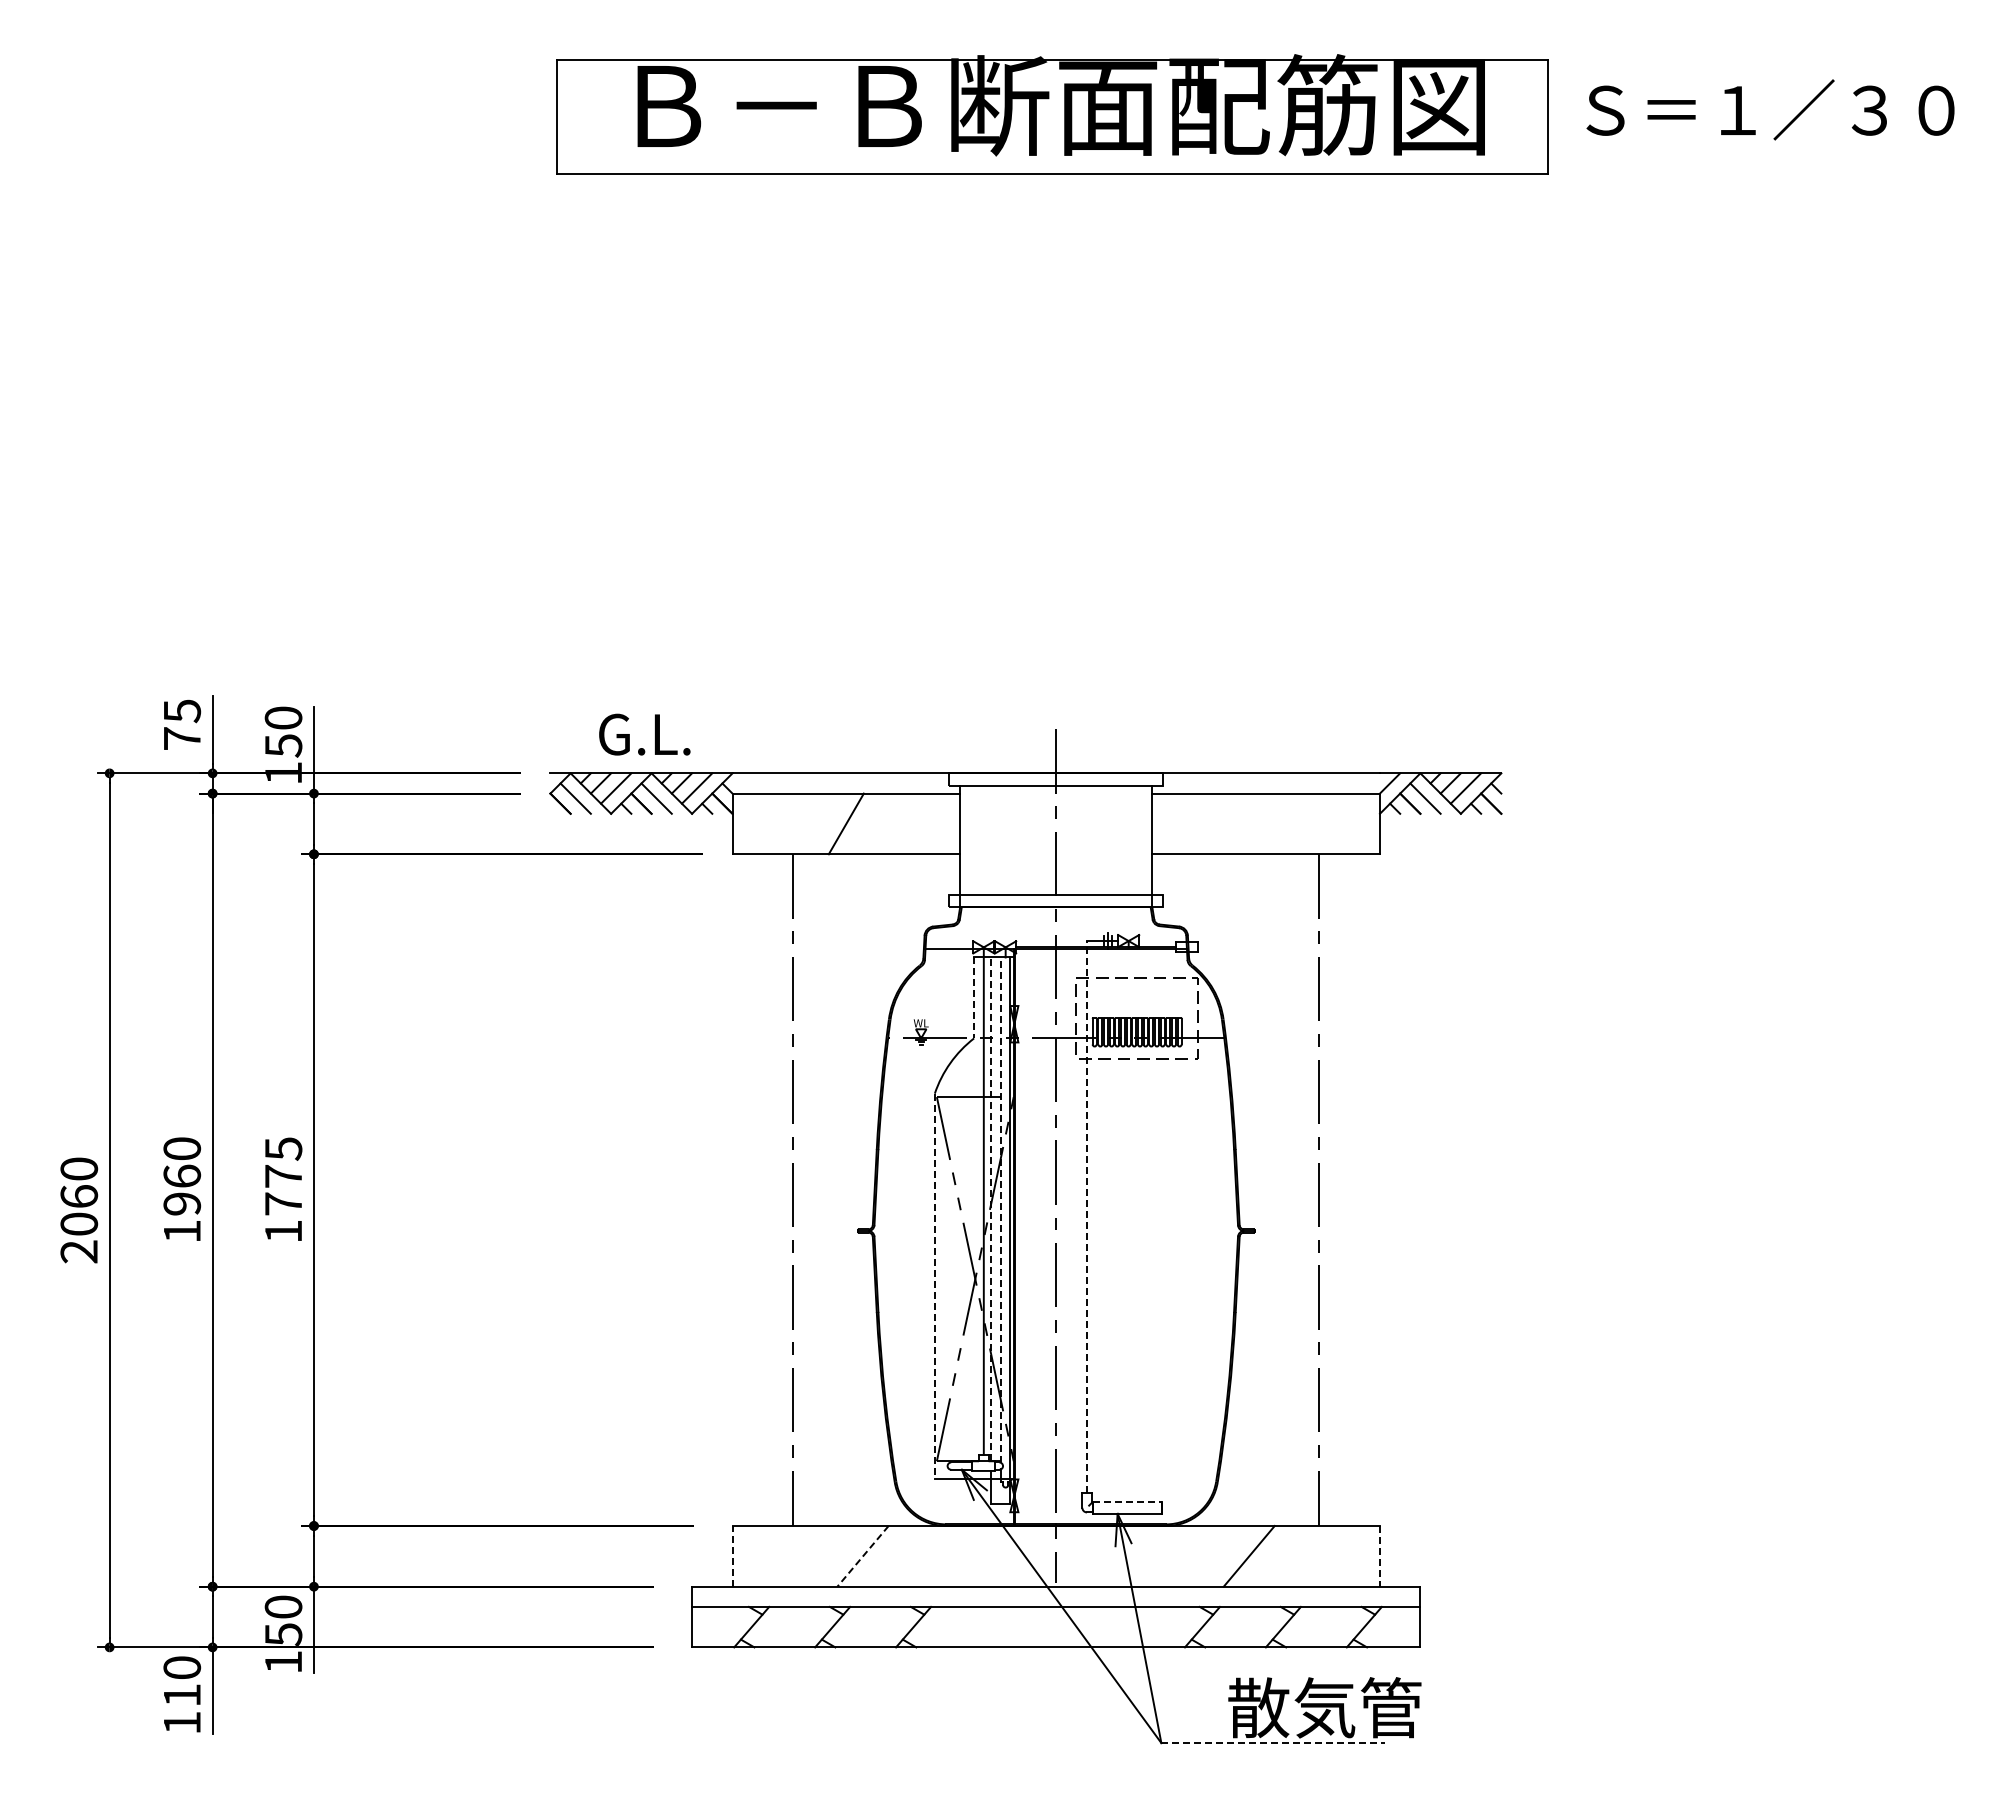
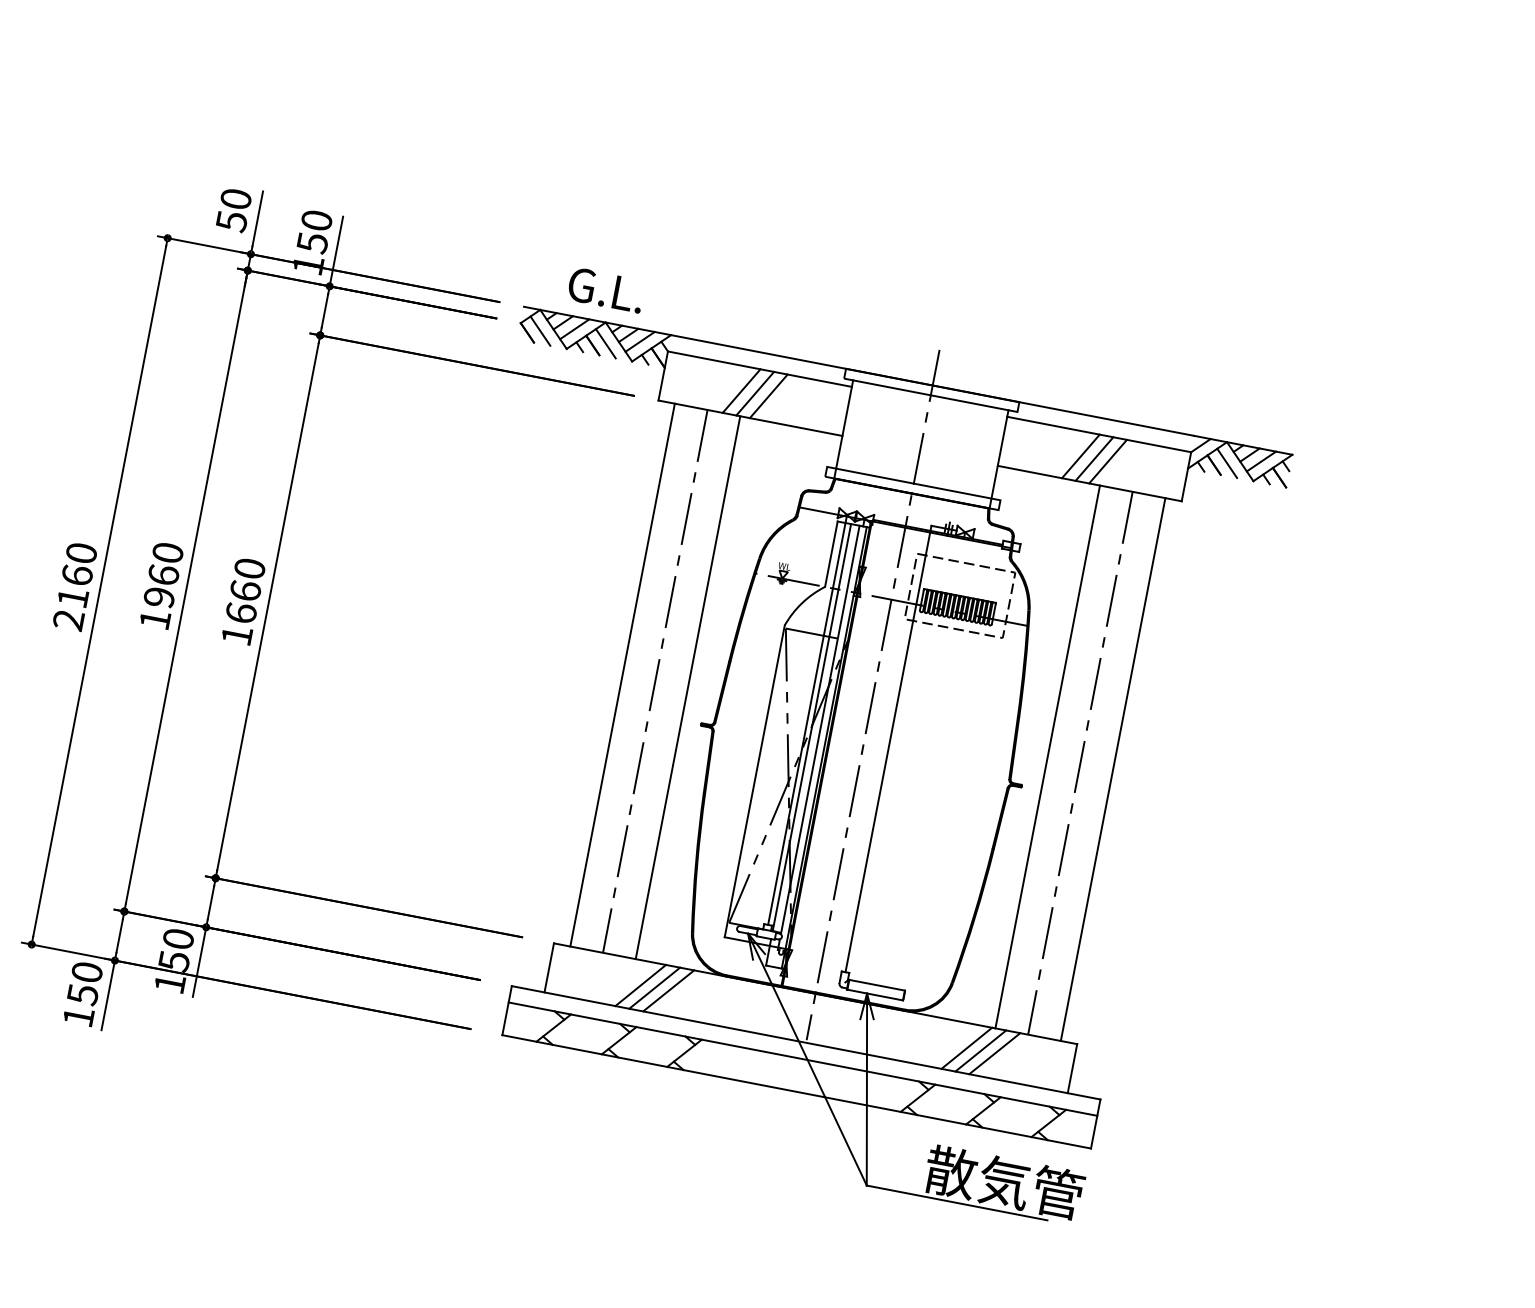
text: (182, 724) -> (234, 210), 75 -> 50
line: (829, 823) -> (741, 390), added
line: (862, 823) -> (768, 395), added
line: (1248, 823) -> (1080, 455), added
line: (1265, 823) -> (1094, 458), added
line: (1282, 823) -> (1107, 461), added
line: (974, 998) -> (831, 554), dashed -> solid
text: (283, 1176) -> (245, 591), 1775 -> 1660
line: (752, 1190) -> (622, 675), added
line: (833, 1190) -> (687, 687), added
line: (1278, 1190) -> (1047, 757), added
line: (1359, 1190) -> (1112, 769), added
line: (990, 1209) -> (811, 727), dashed -> solid
line: (1001, 1210) -> (820, 730), dashed -> solid
line: (1087, 1216) -> (889, 748), dashed -> solid
text: (79, 1223) -> (73, 597), 2060 -> 2160
line: (934, 1286) -> (754, 781), dashed -> solid
line: (1128, 1501) -> (877, 985), dashed -> solid
line: (732, 1555) -> (549, 967), dashed -> solid
line: (845, 1556) -> (640, 985), added
line: (863, 1556) -> (655, 988), dashed -> solid
line: (880, 1556) -> (668, 991), added
line: (1266, 1556) -> (980, 1051), added
line: (1283, 1556) -> (994, 1053), added
line: (1379, 1556) -> (1072, 1068), dashed -> solid
text: (182, 1695) -> (83, 994), 110 -> 150
line: (1273, 1743) -> (957, 1203), dashed -> solid

